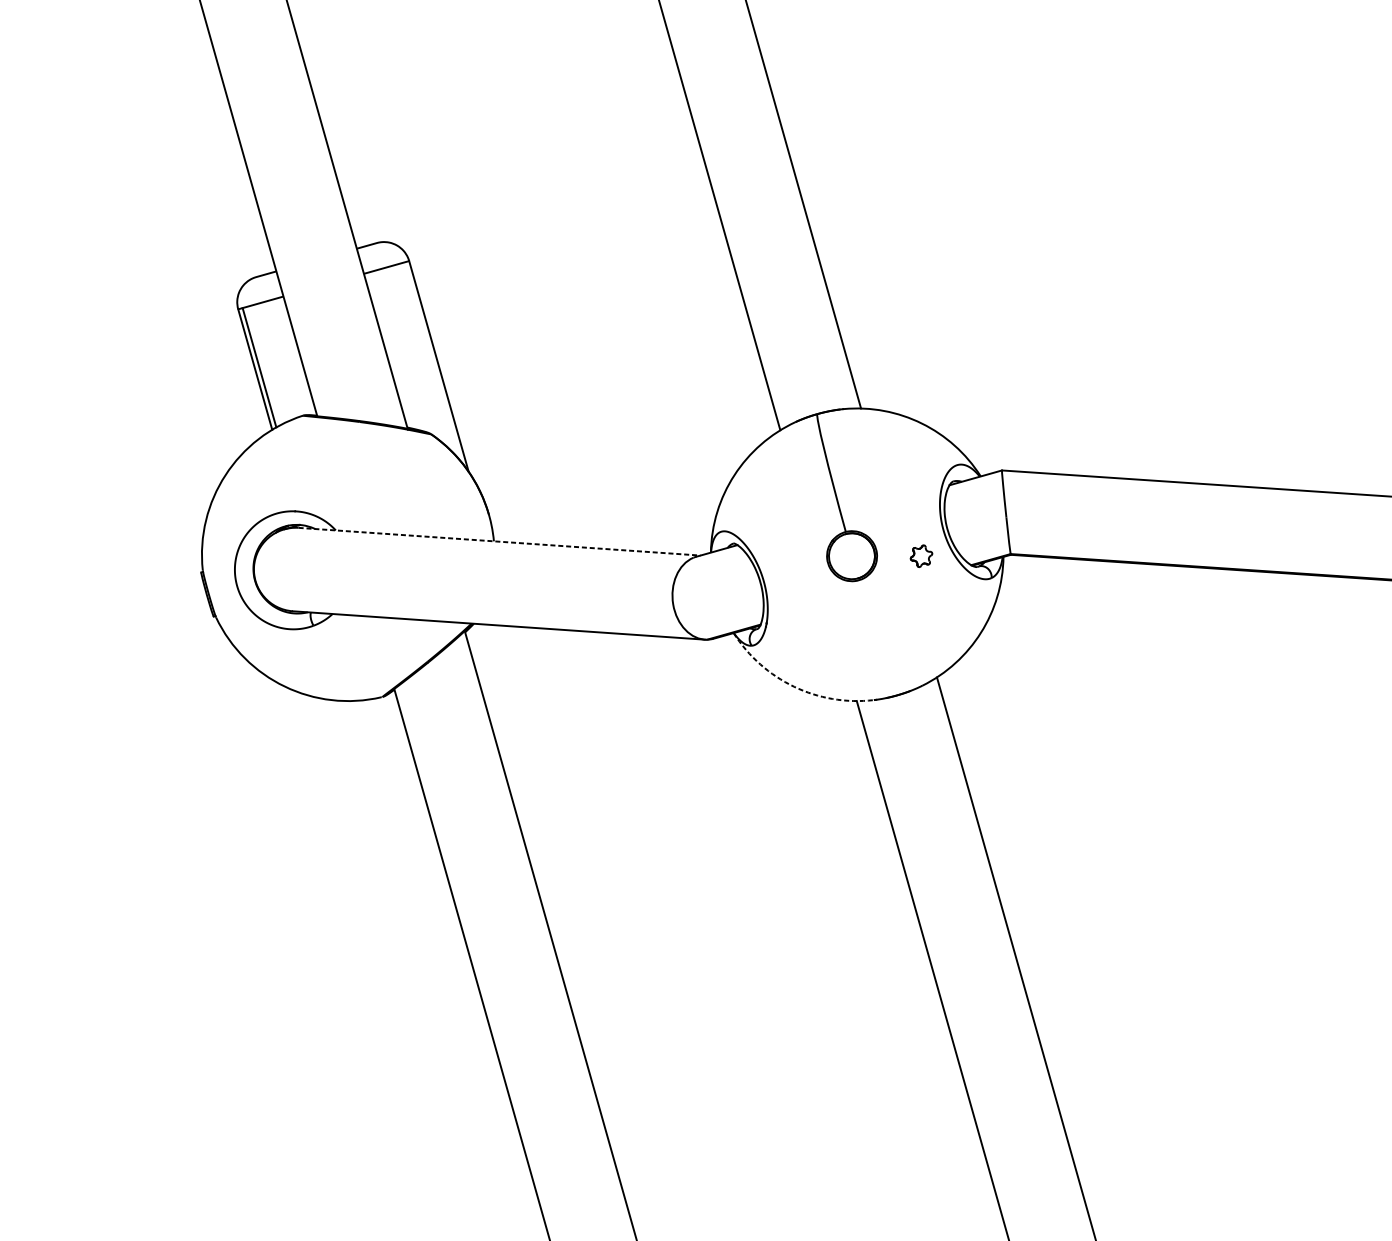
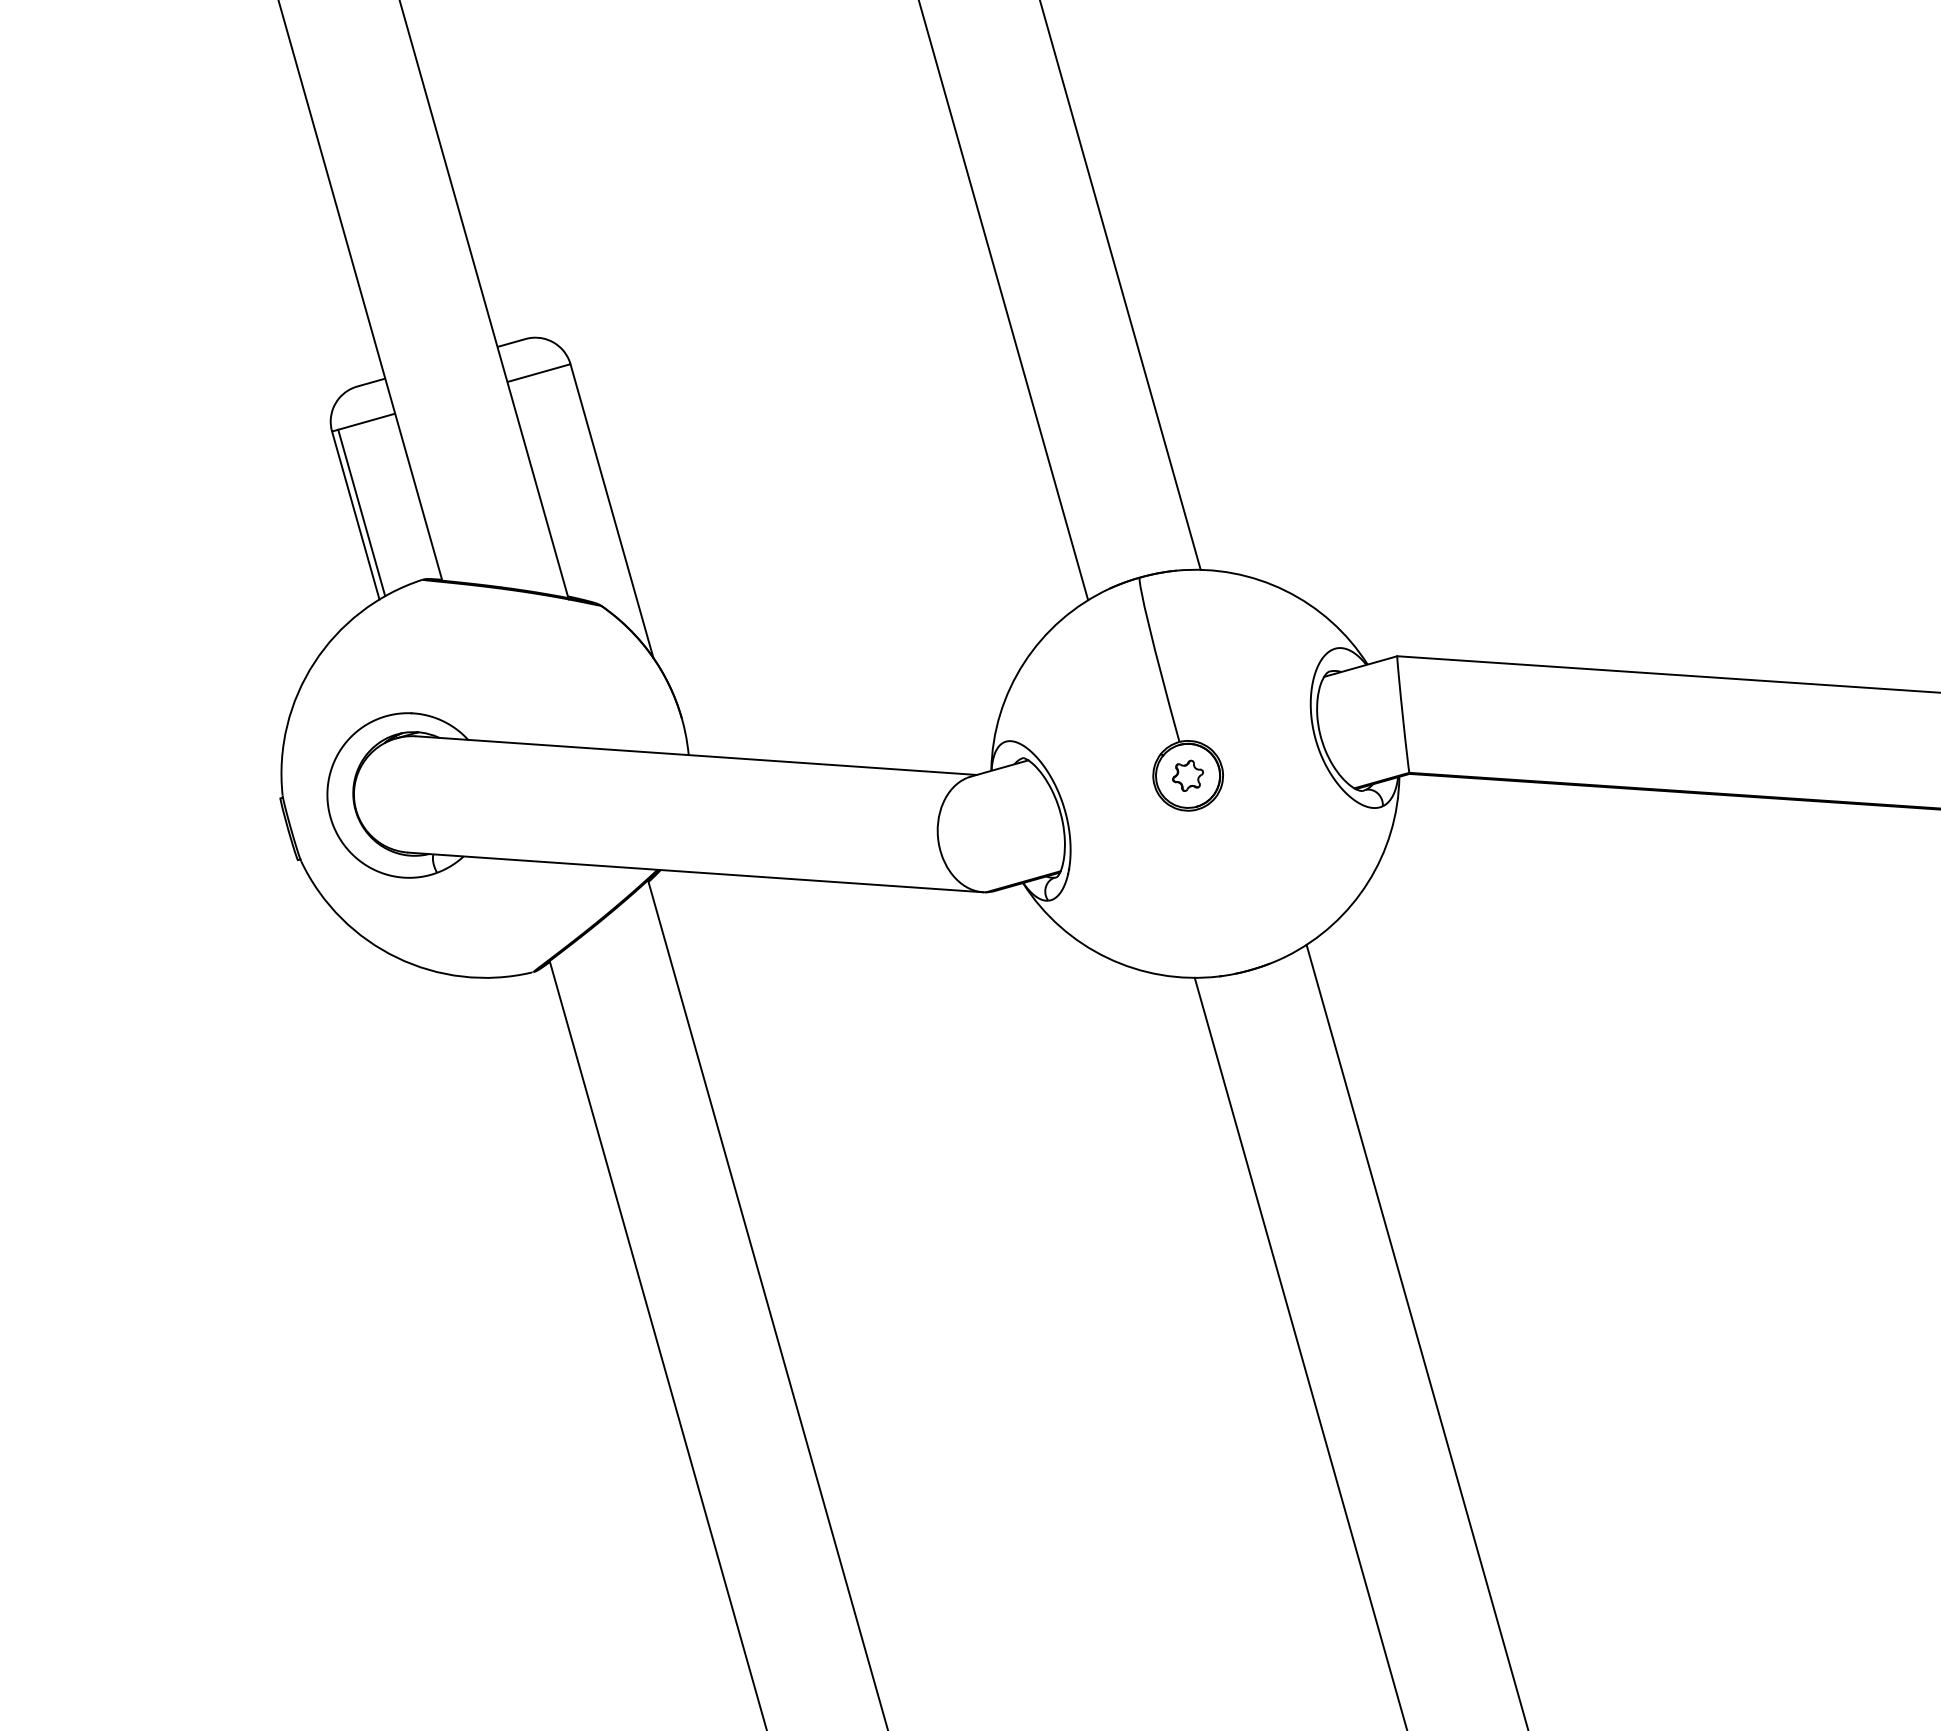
line: (499, 541) -> (696, 755), dashed -> solid
part: (921, 555) -> (1187, 775), moved
arc: (794, 686) -> (1107, 957), dashed -> solid

